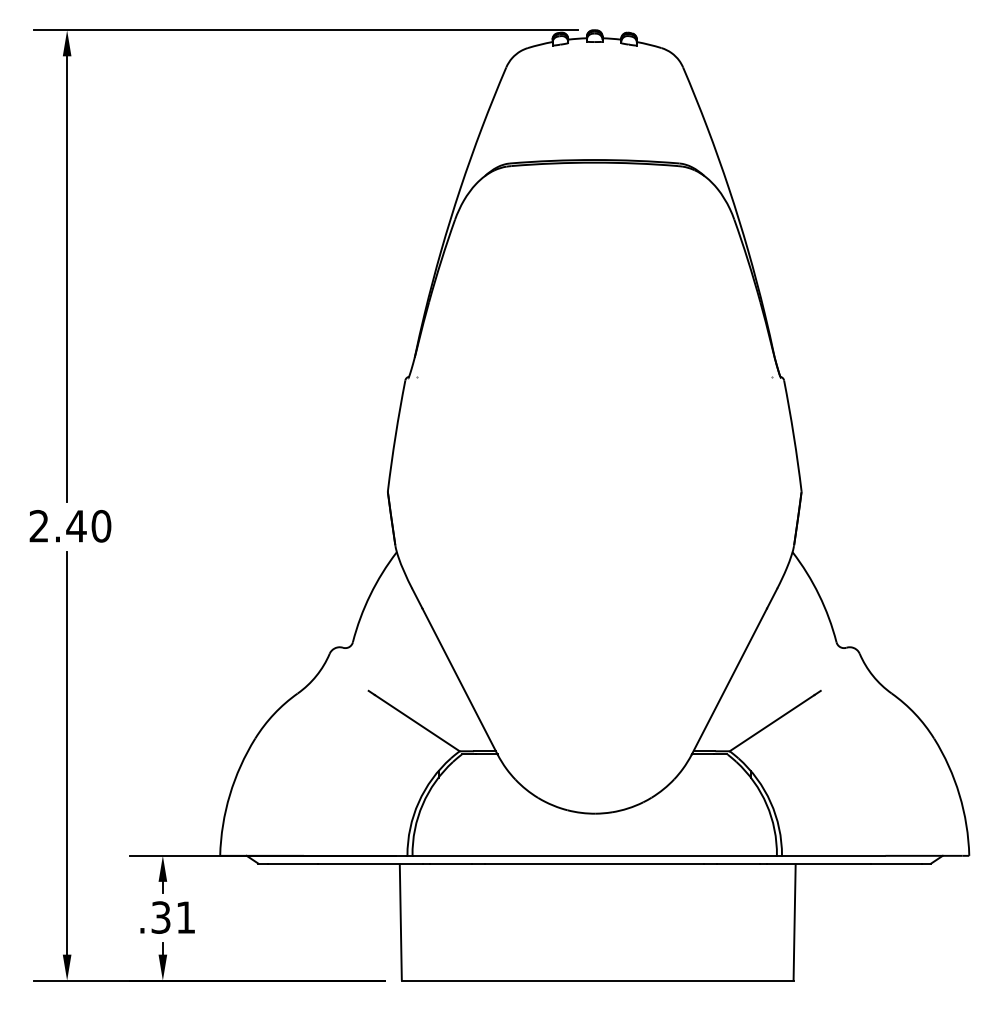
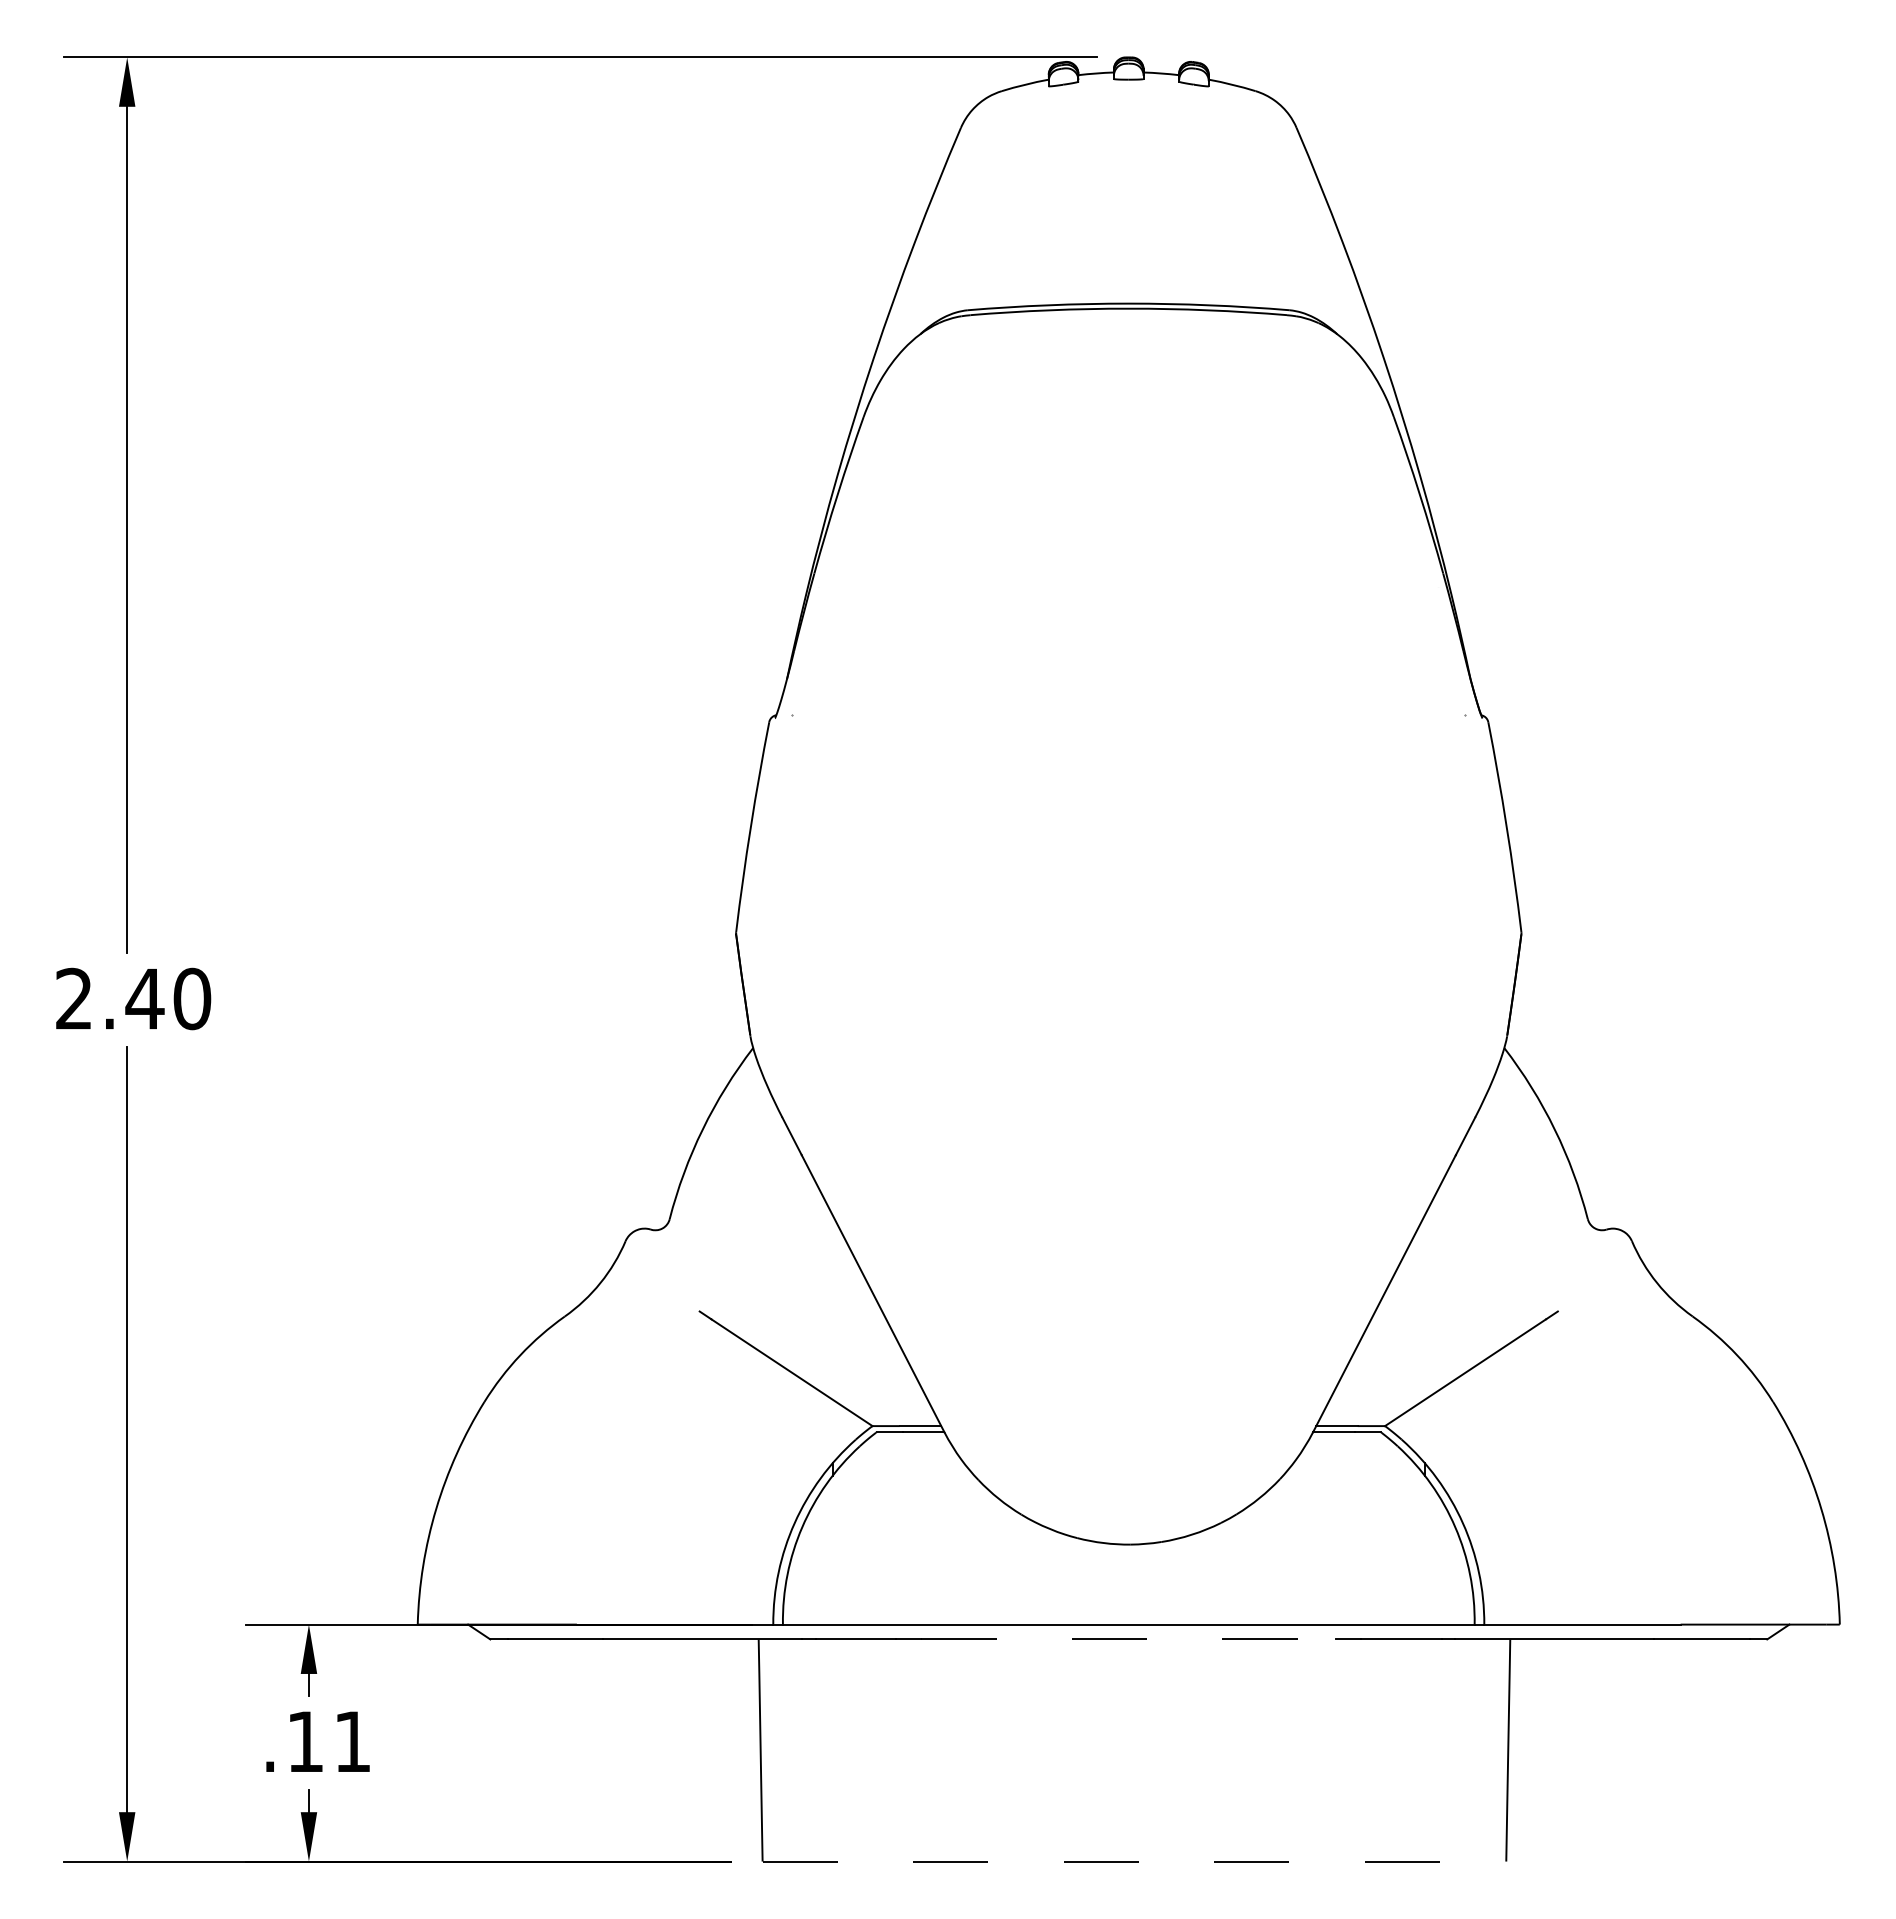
line: (595, 863) -> (1130, 1639), solid -> dashed
text: (160, 917) -> (304, 1741), .31 -> .11
line: (597, 980) -> (1134, 1861), solid -> dashed

